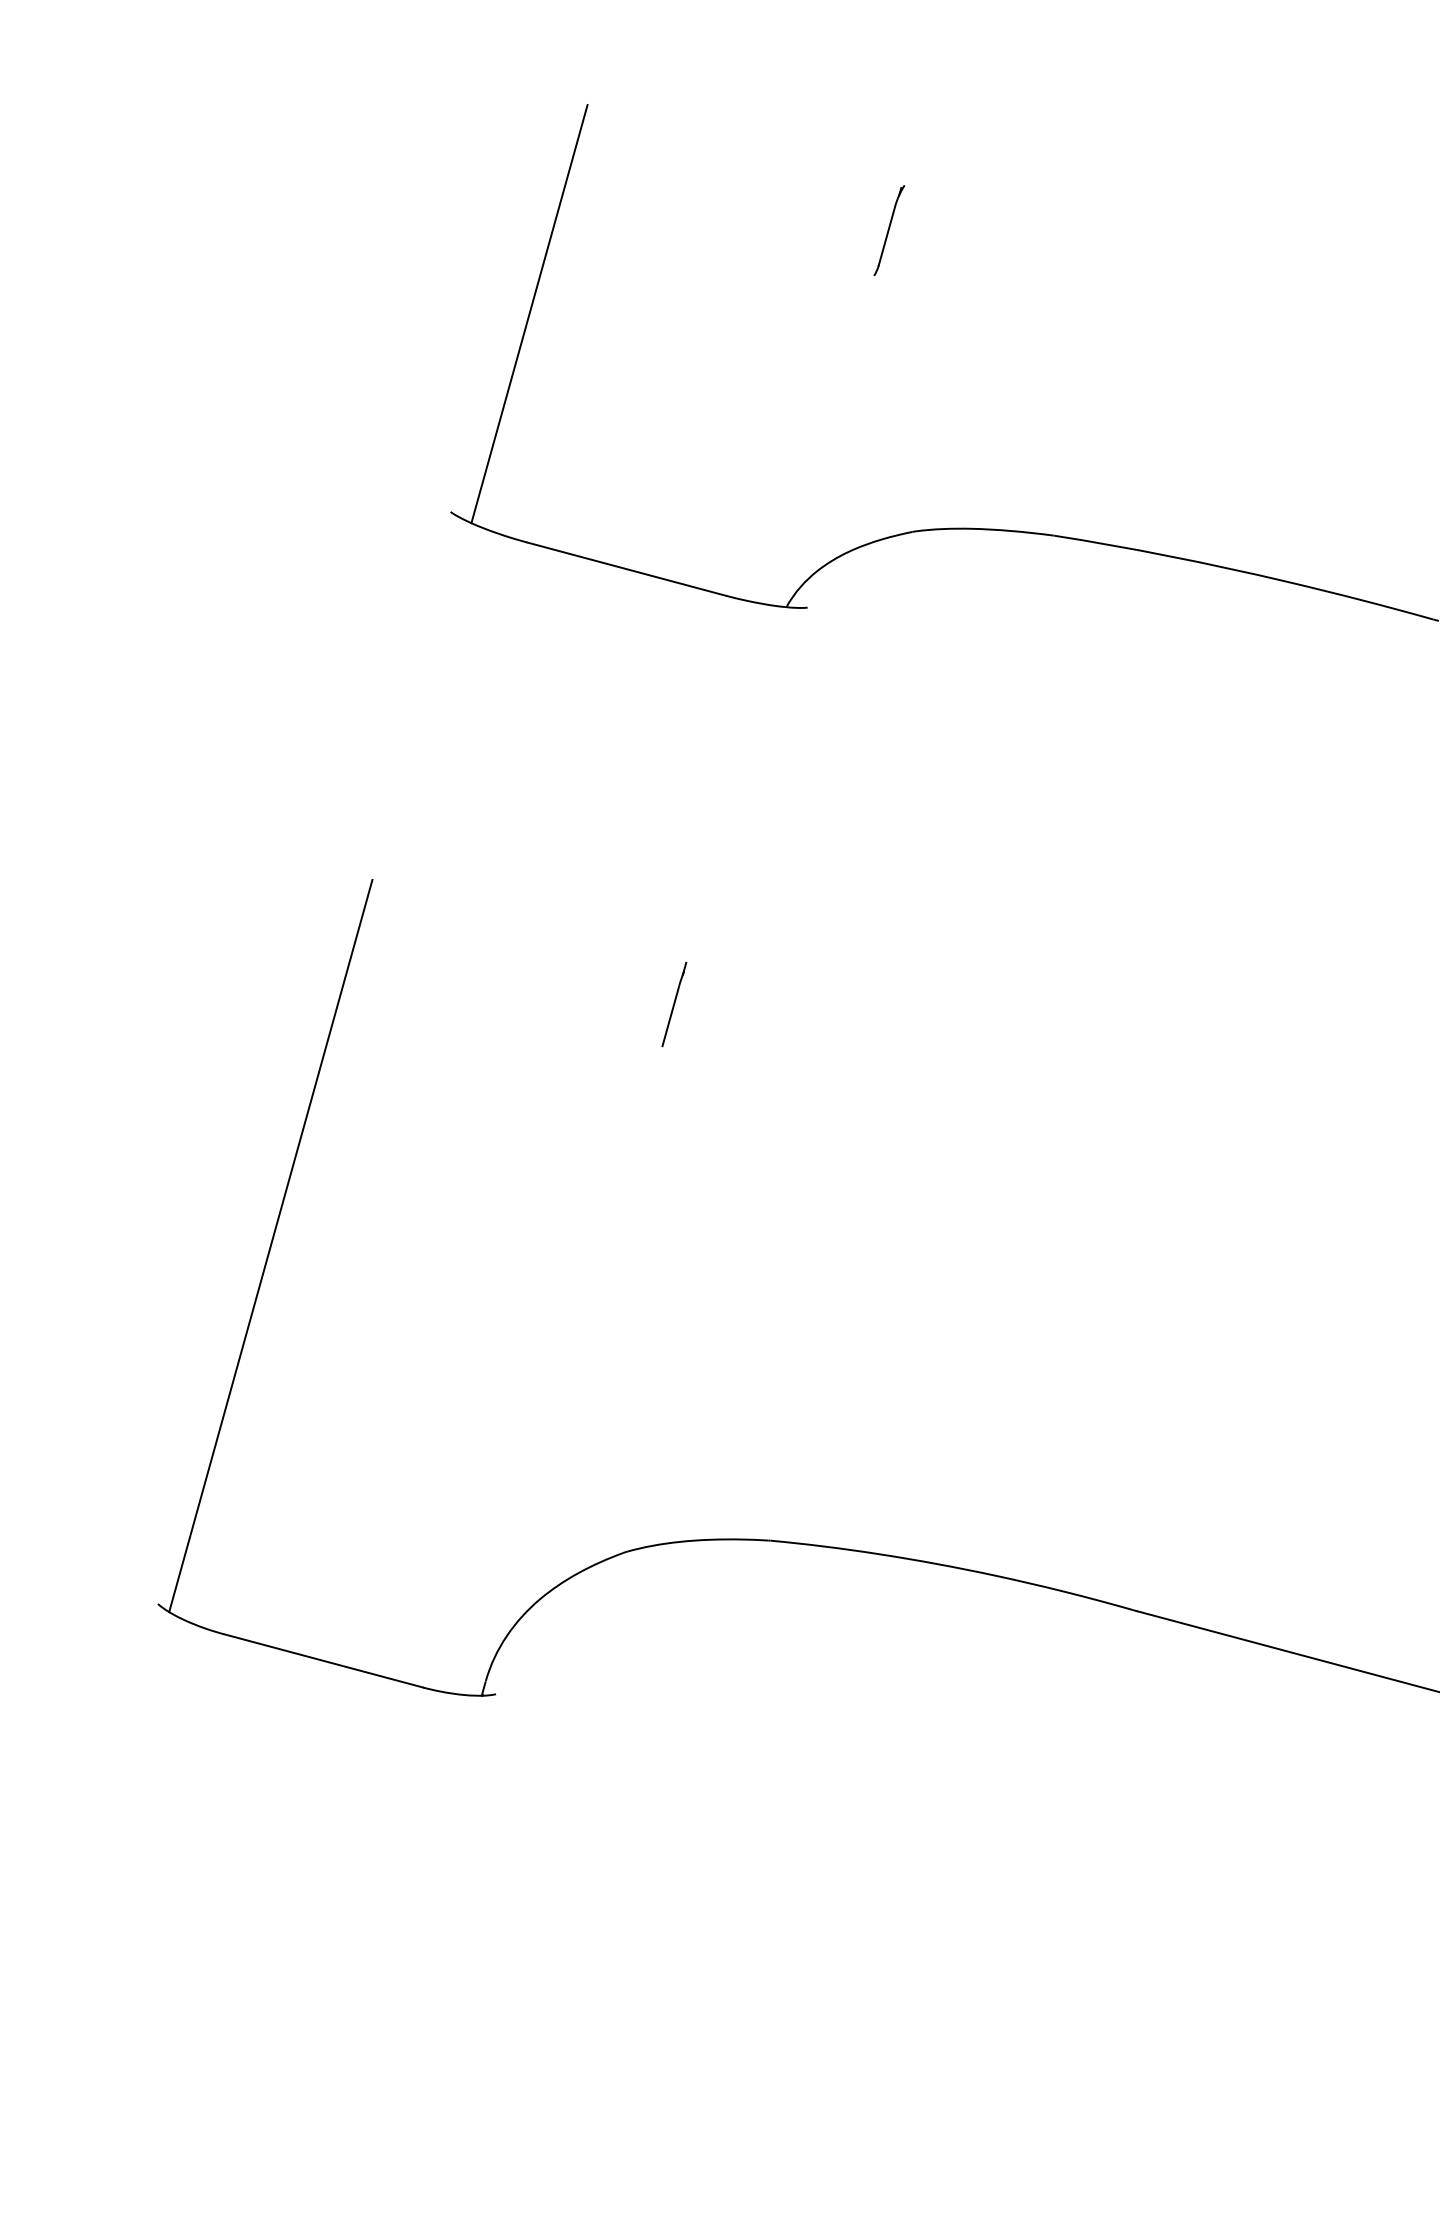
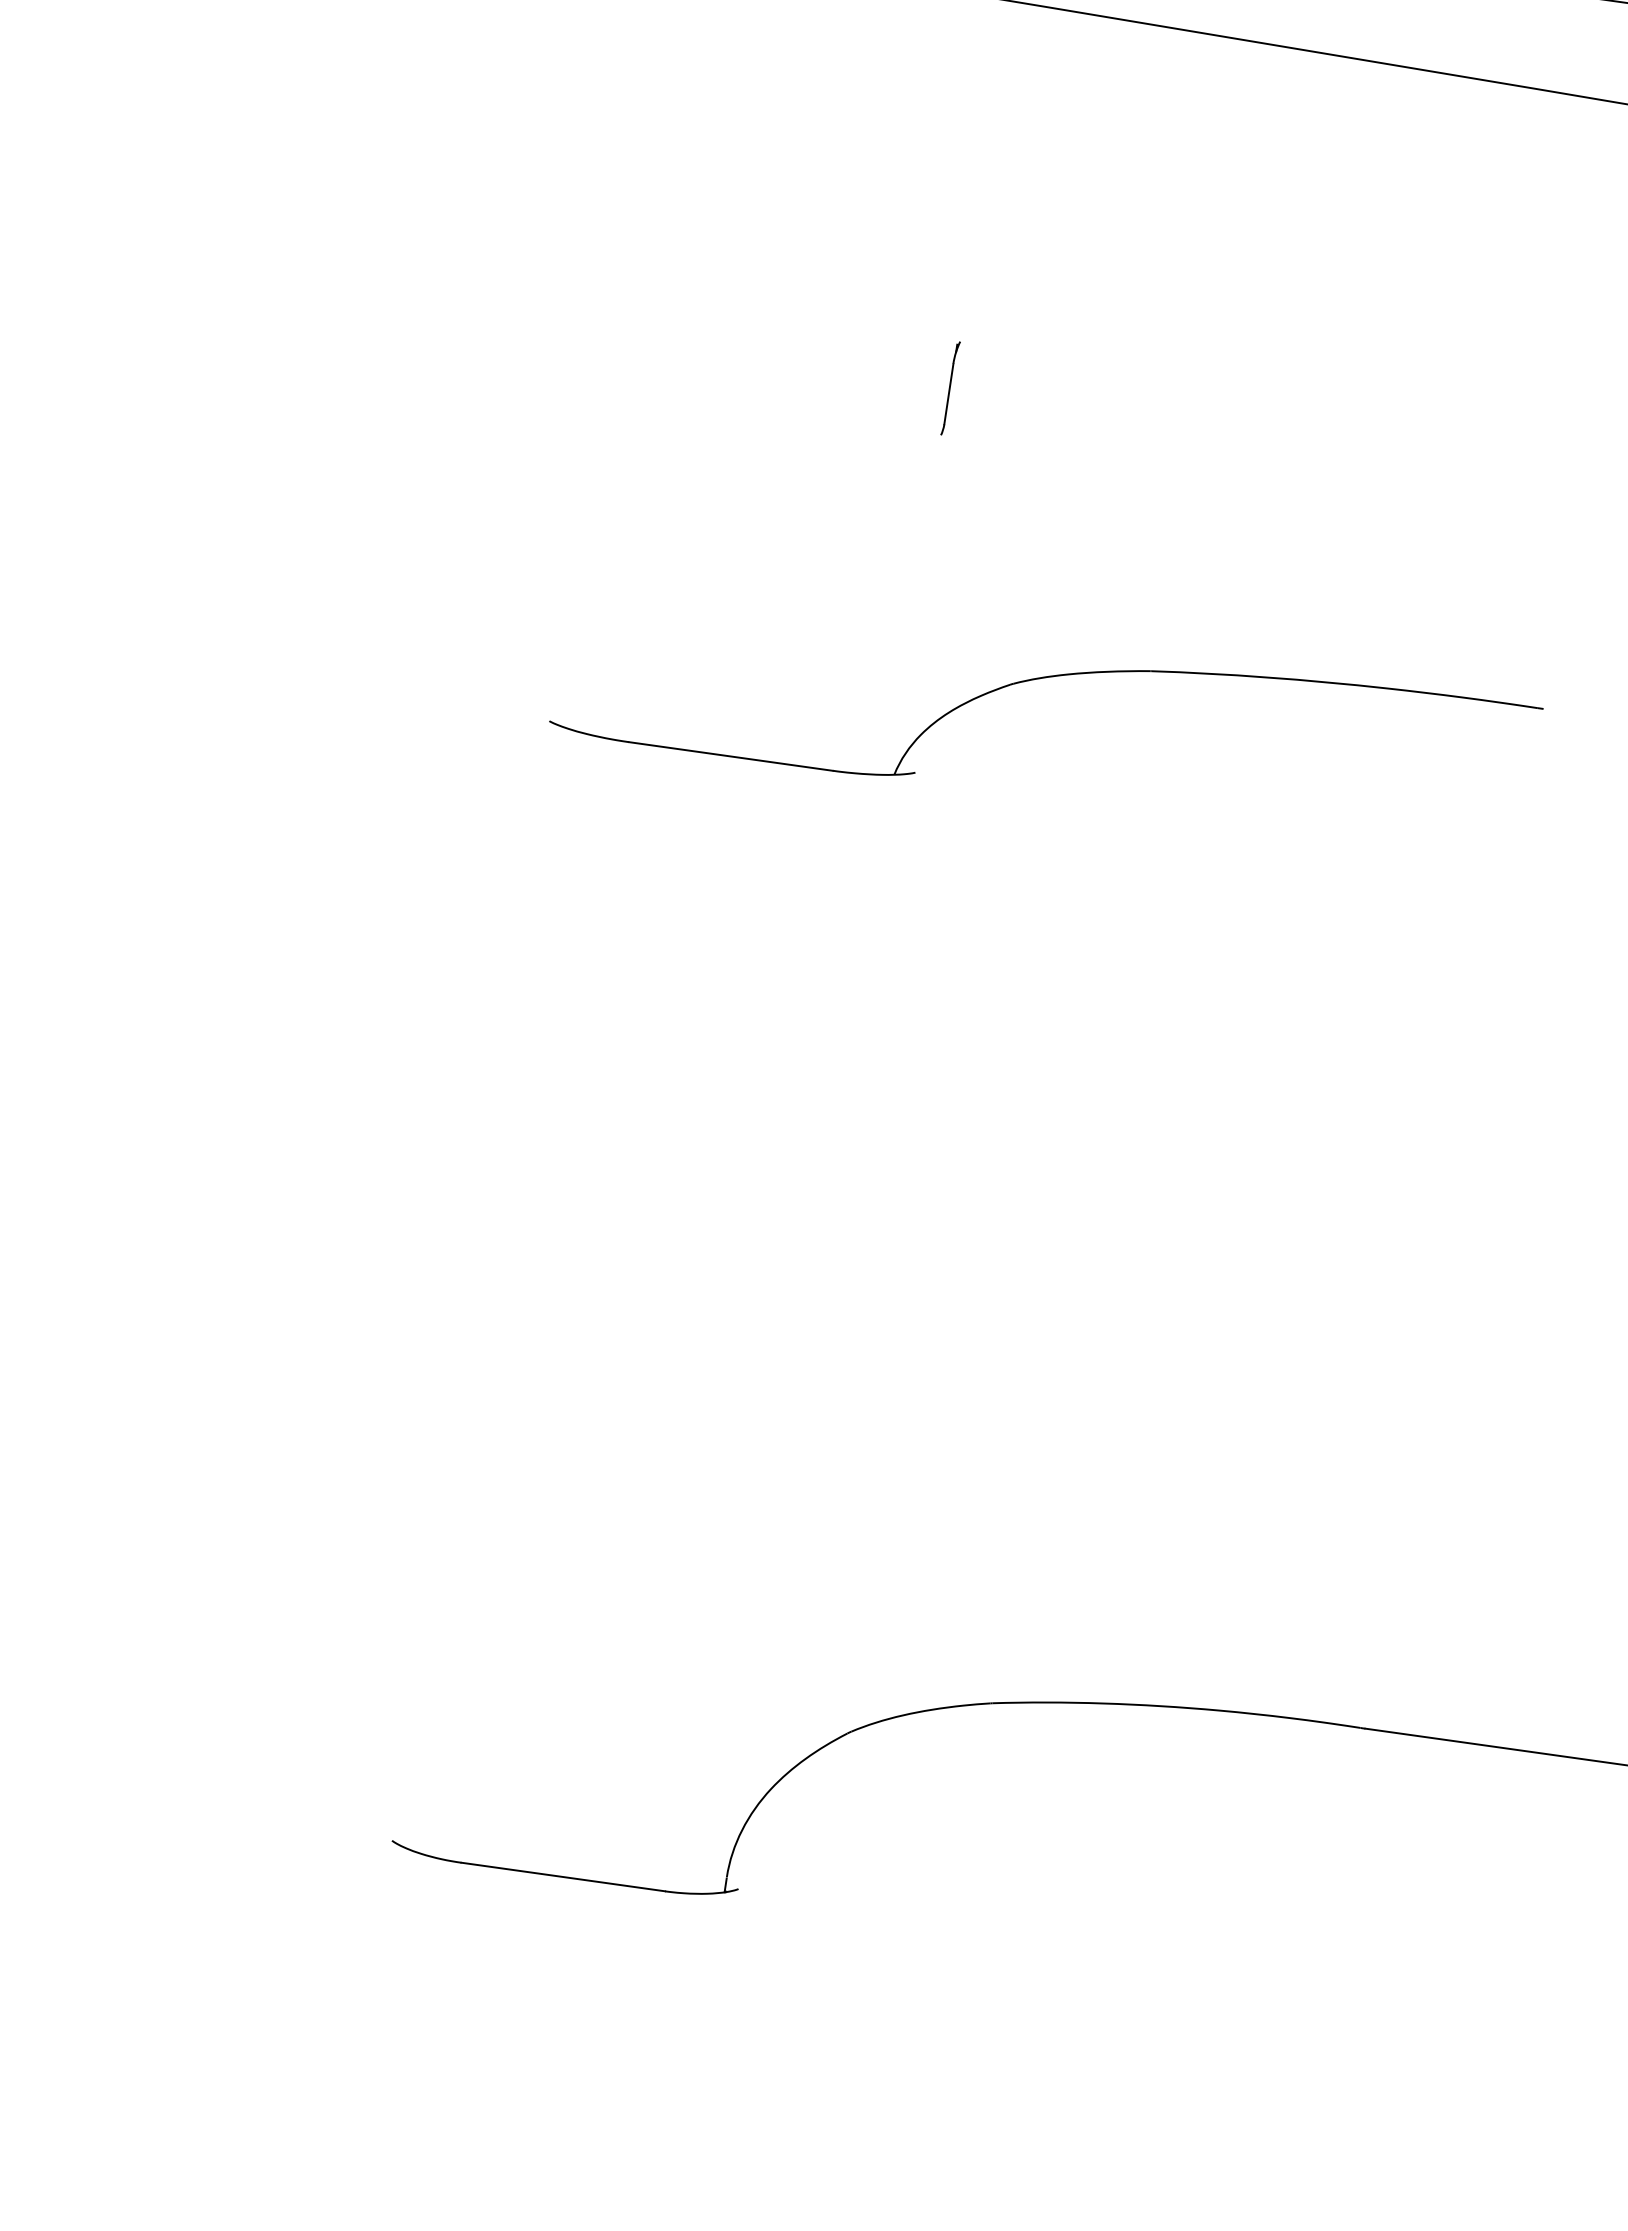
line: (529, 313) -> (603, 514), removed
line: (674, 1004) -> (831, 1182), removed
line: (270, 1245) -> (460, 1471), removed

